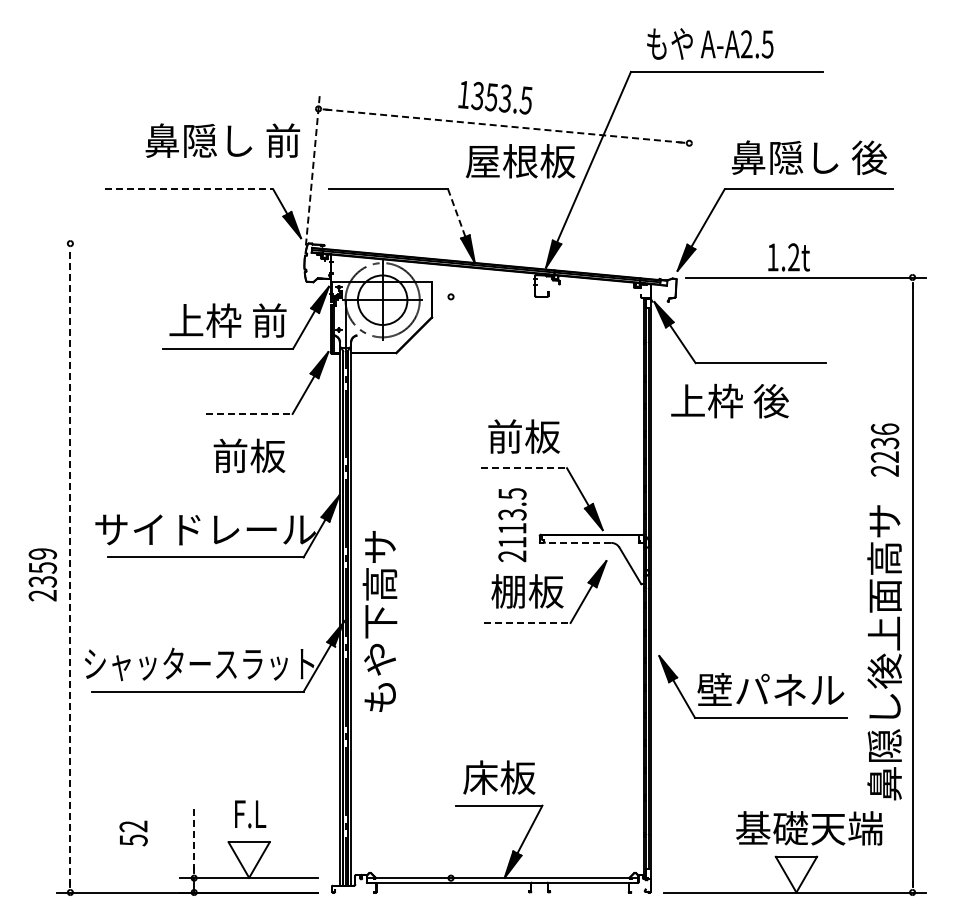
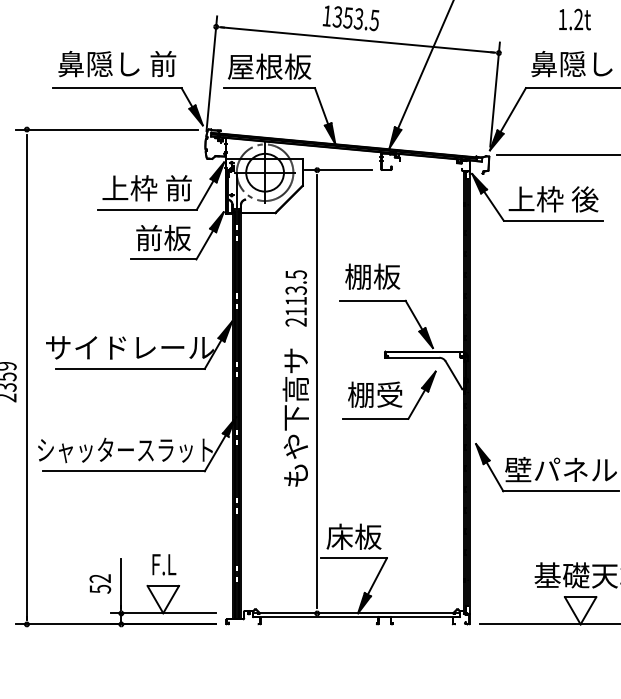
line: (504, 126) -> (358, 40), dashed -> solid
text: (222, 140) -> (117, 63), moved
text: (520, 161) -> (269, 66), moved
line: (312, 169) -> (211, 73), dashed -> solid
line: (189, 189) -> (117, 88), dashed -> solid
line: (683, 197) -> (494, 94), added
line: (456, 212) -> (321, 105), dashed -> solid
line: (175, 243) -> (107, 129), added
text: (788, 257) -> (574, 19), moved
line: (478, 296) -> (338, 169), added
text: (729, 400) -> (553, 198), moved
line: (250, 413) -> (164, 259), dashed -> solid
text: (504, 436) -> (358, 276), 前板 -> 棚板
text: (249, 455) -> (163, 237), moved
line: (524, 468) -> (373, 301), dashed -> solid
text: (512, 525) -> (296, 298), moved
line: (578, 542) -> (414, 357), dashed -> solid
line: (70, 568) -> (27, 377), dashed -> solid
line: (451, 587) -> (317, 391), added
text: (545, 591) -> (389, 394), 棚板 -> 棚受
text: (379, 621) -> (295, 417), moved
line: (528, 622) -> (376, 418), dashed -> solid
text: (133, 833) -> (100, 583), moved
line: (194, 838) -> (121, 583), dashed -> solid

